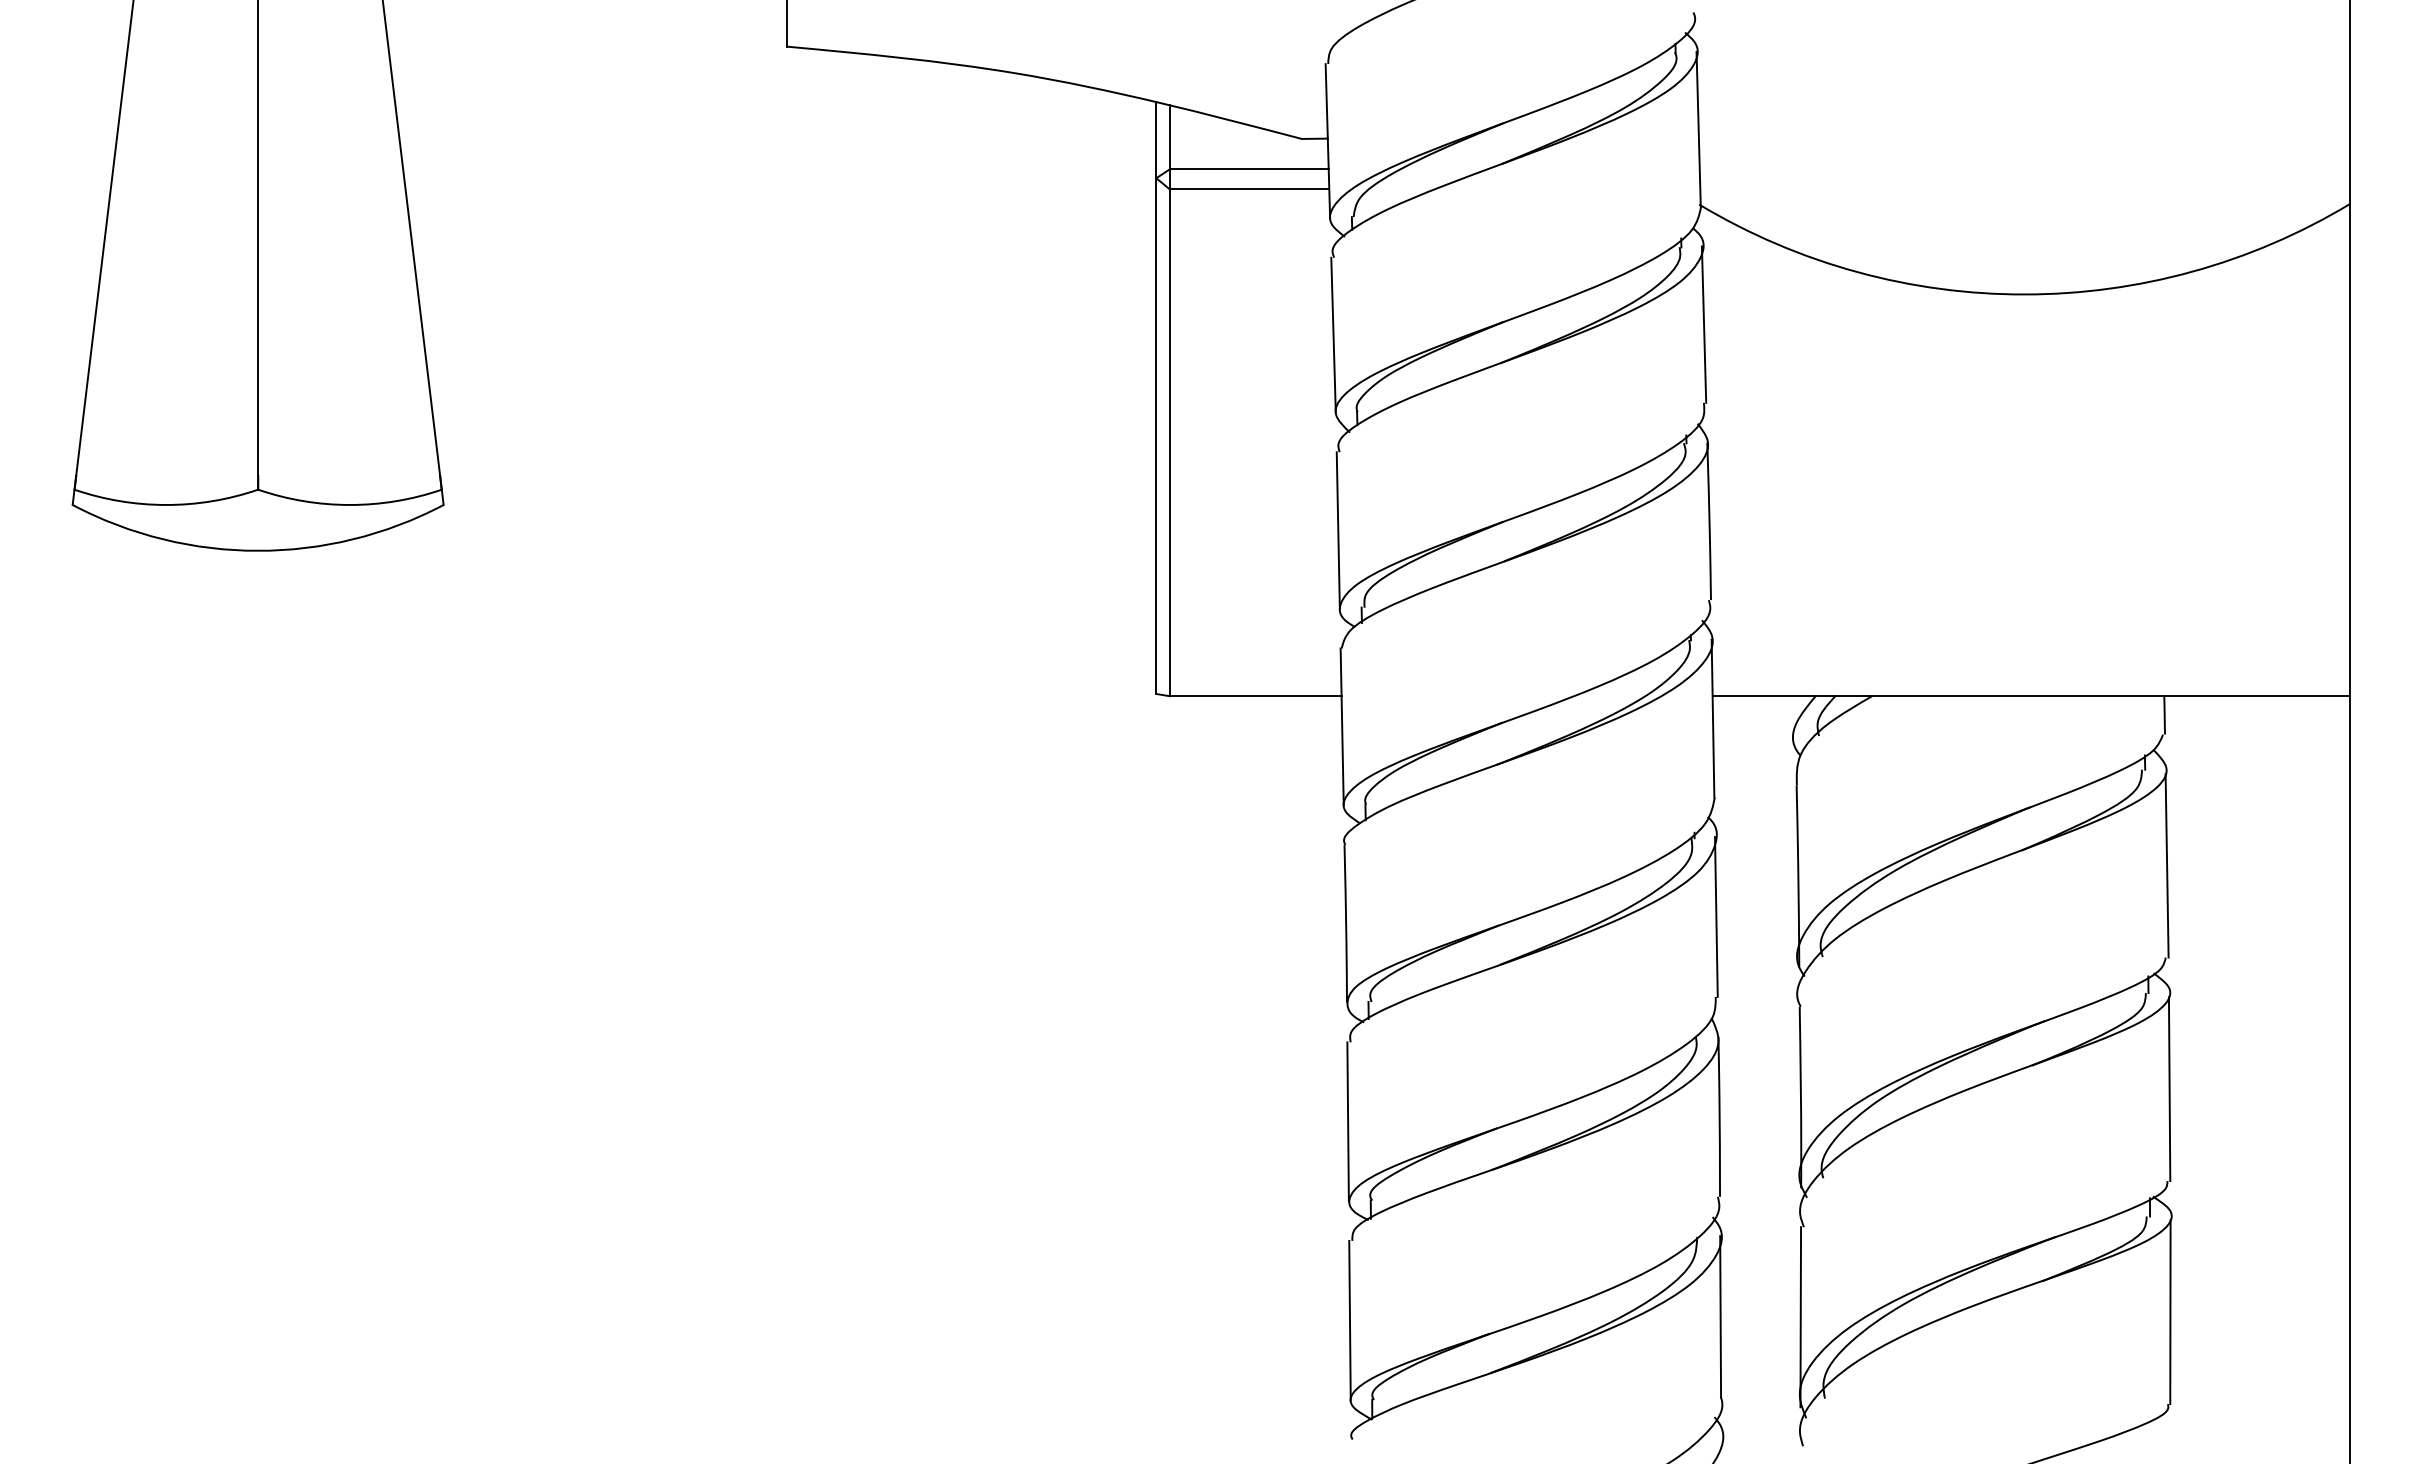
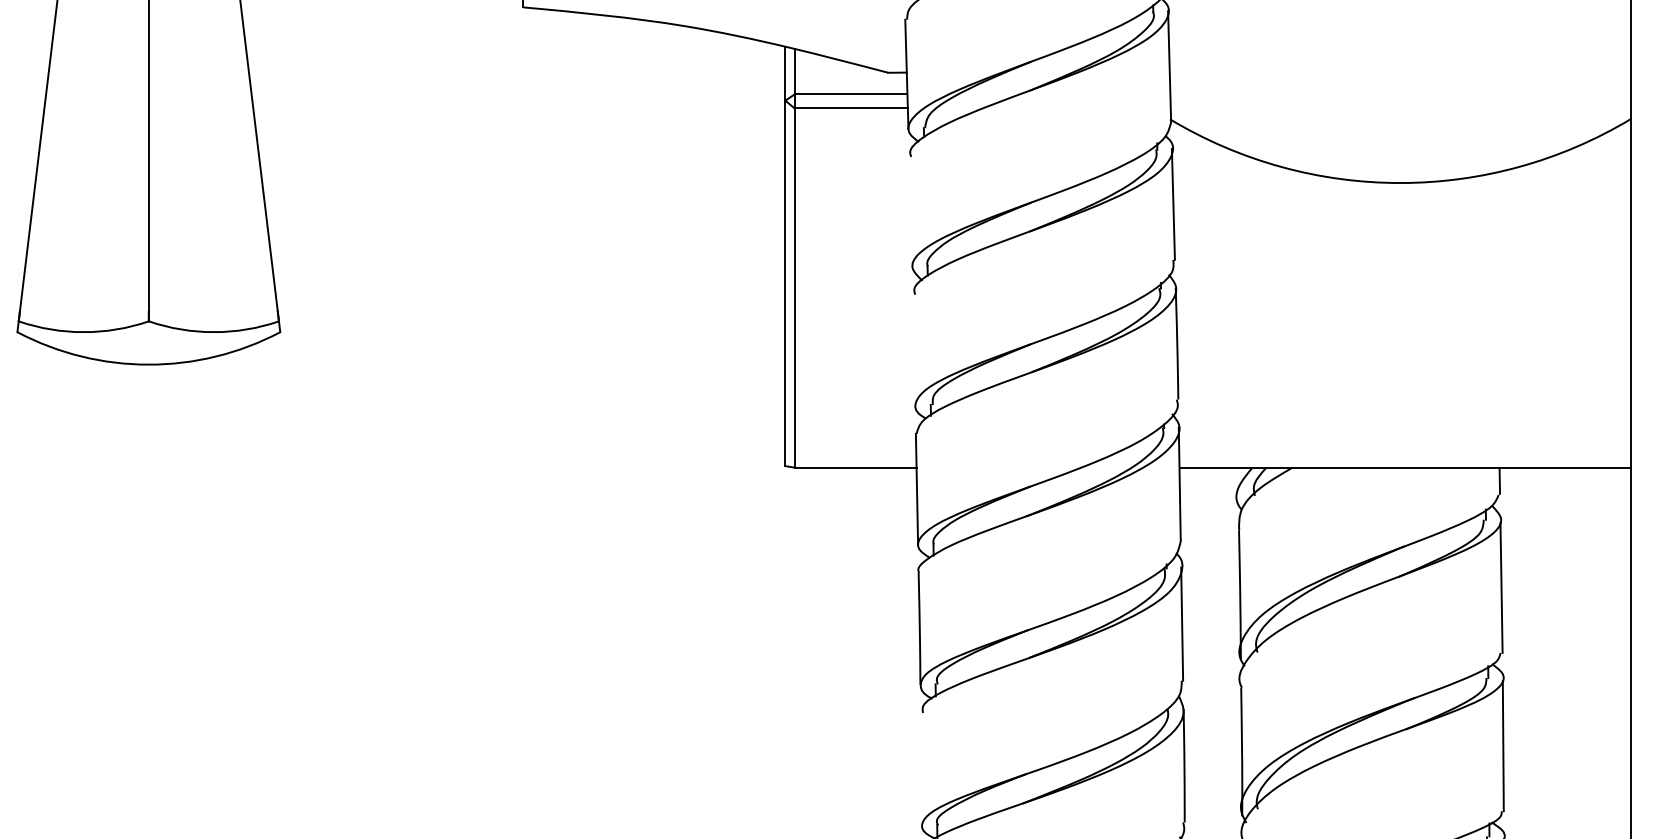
line: (1333, 334) -> (910, 211), removed
line: (1337, 530) -> (913, 350), removed
line: (1347, 1121) -> (920, 769), removed

